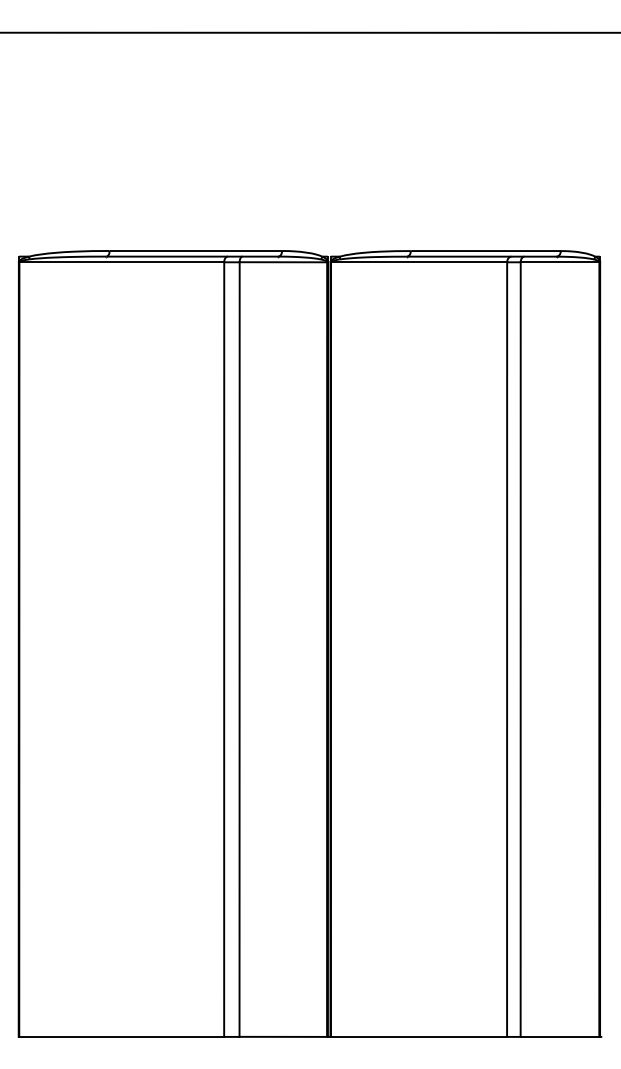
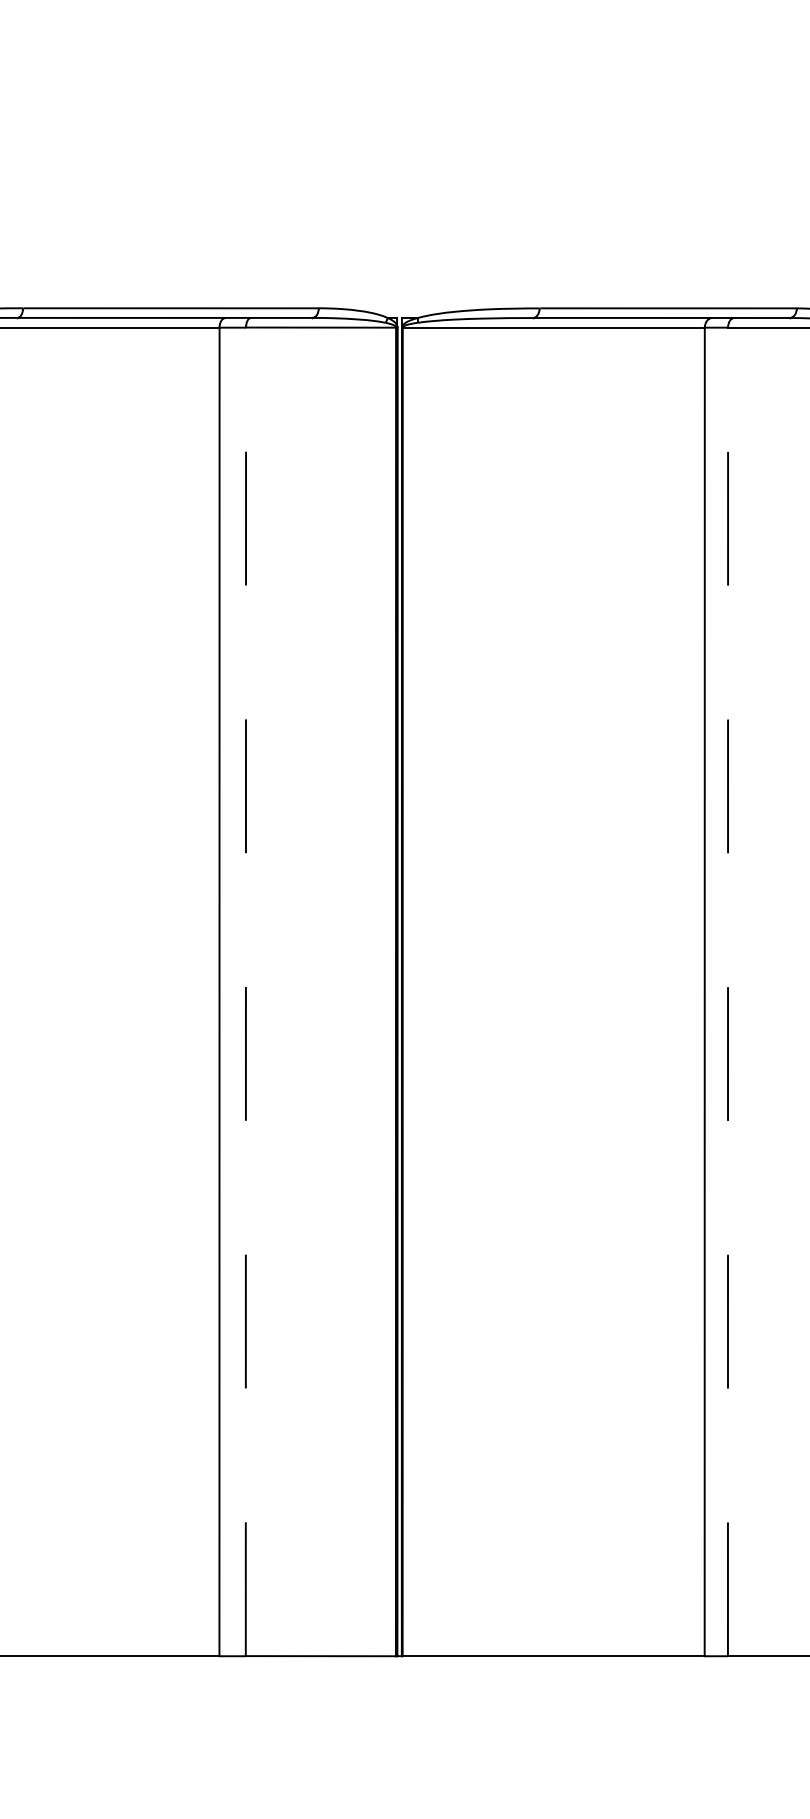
line: (239, 649) -> (245, 991), solid -> dashed
line: (520, 649) -> (727, 991), solid -> dashed

